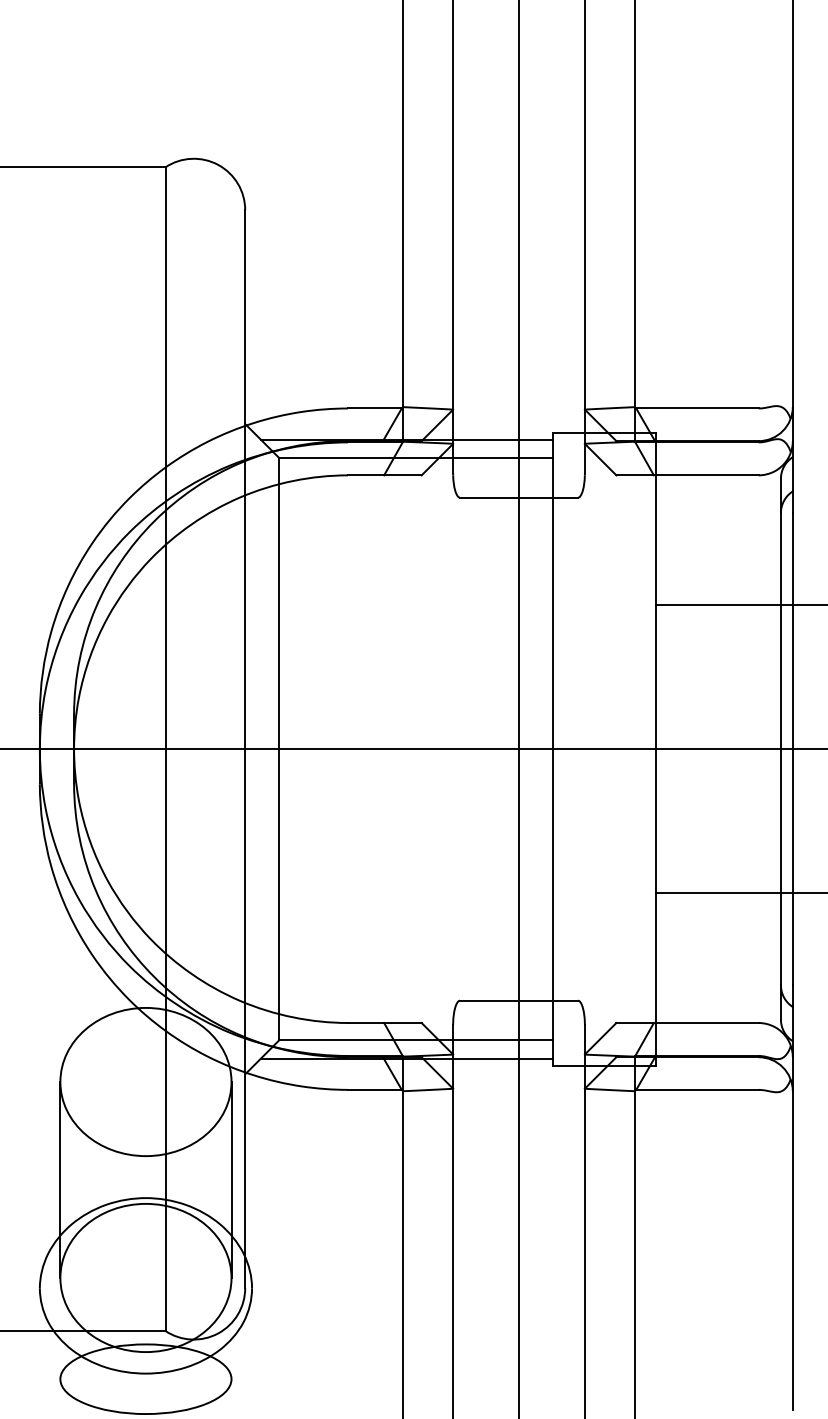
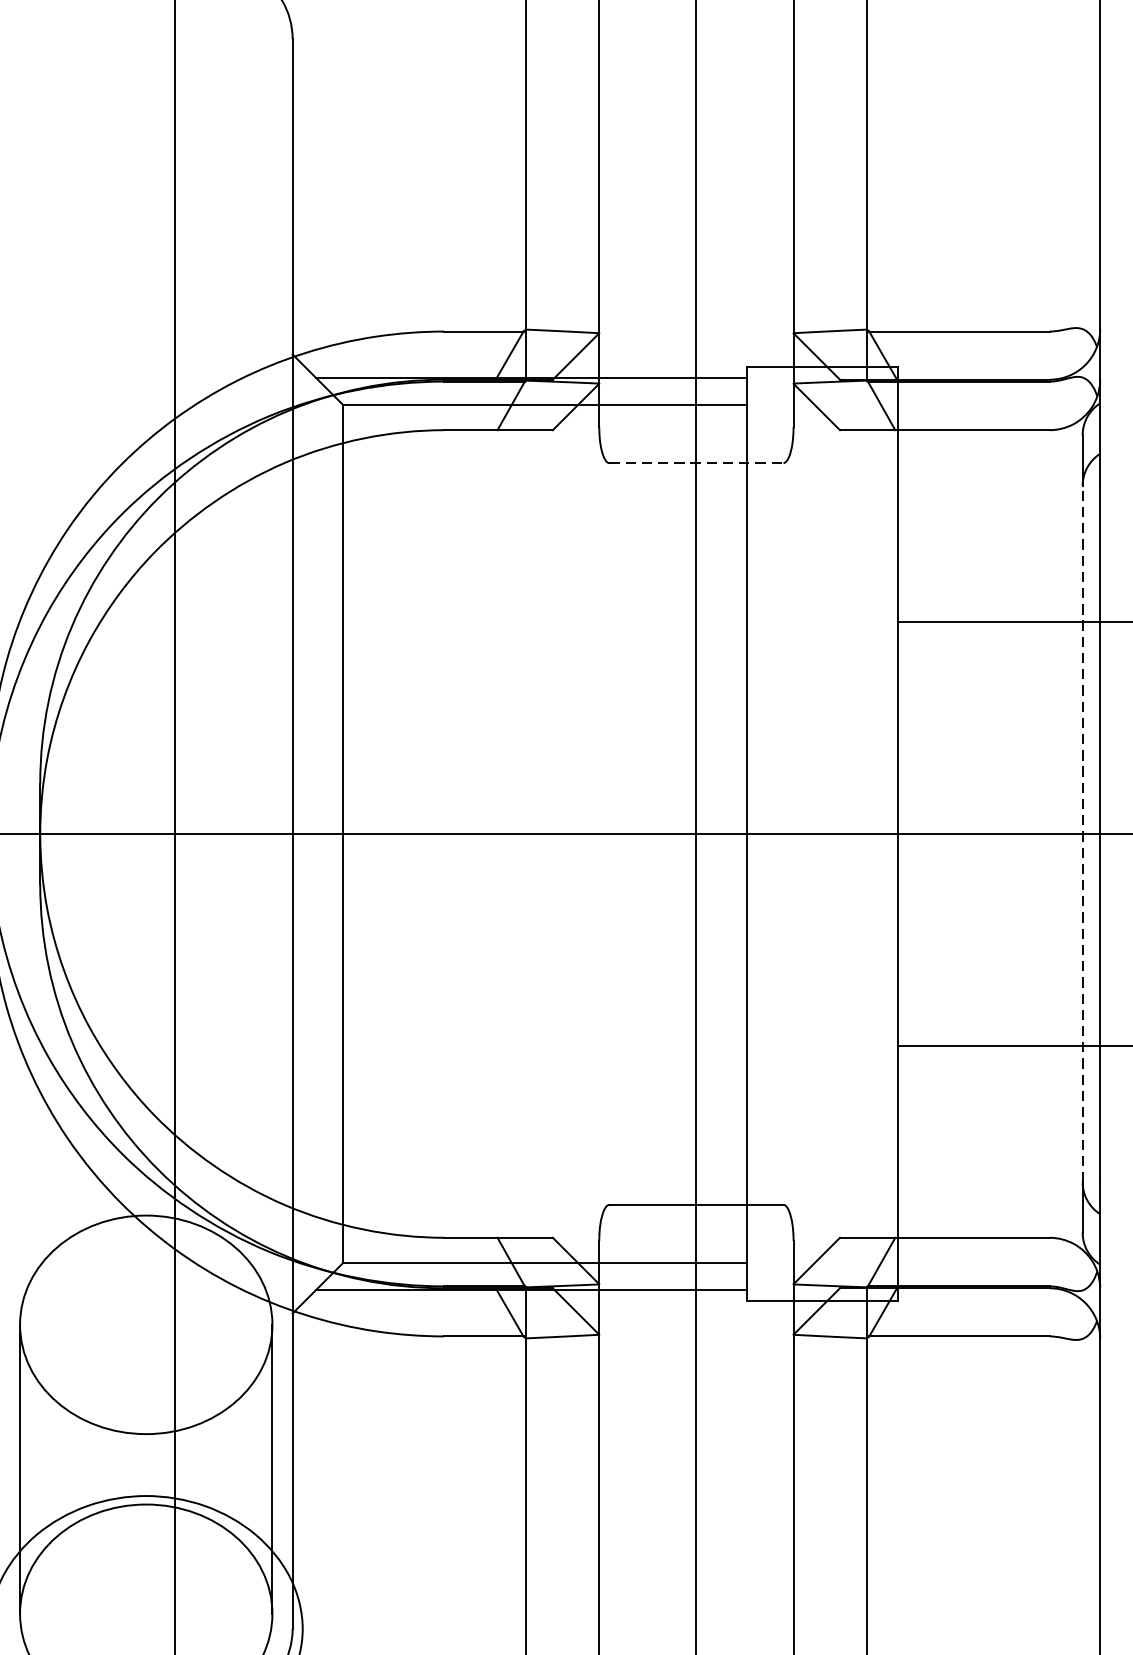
line: (519, 497) -> (697, 462), solid -> dashed
line: (780, 748) -> (1082, 832), solid -> dashed

